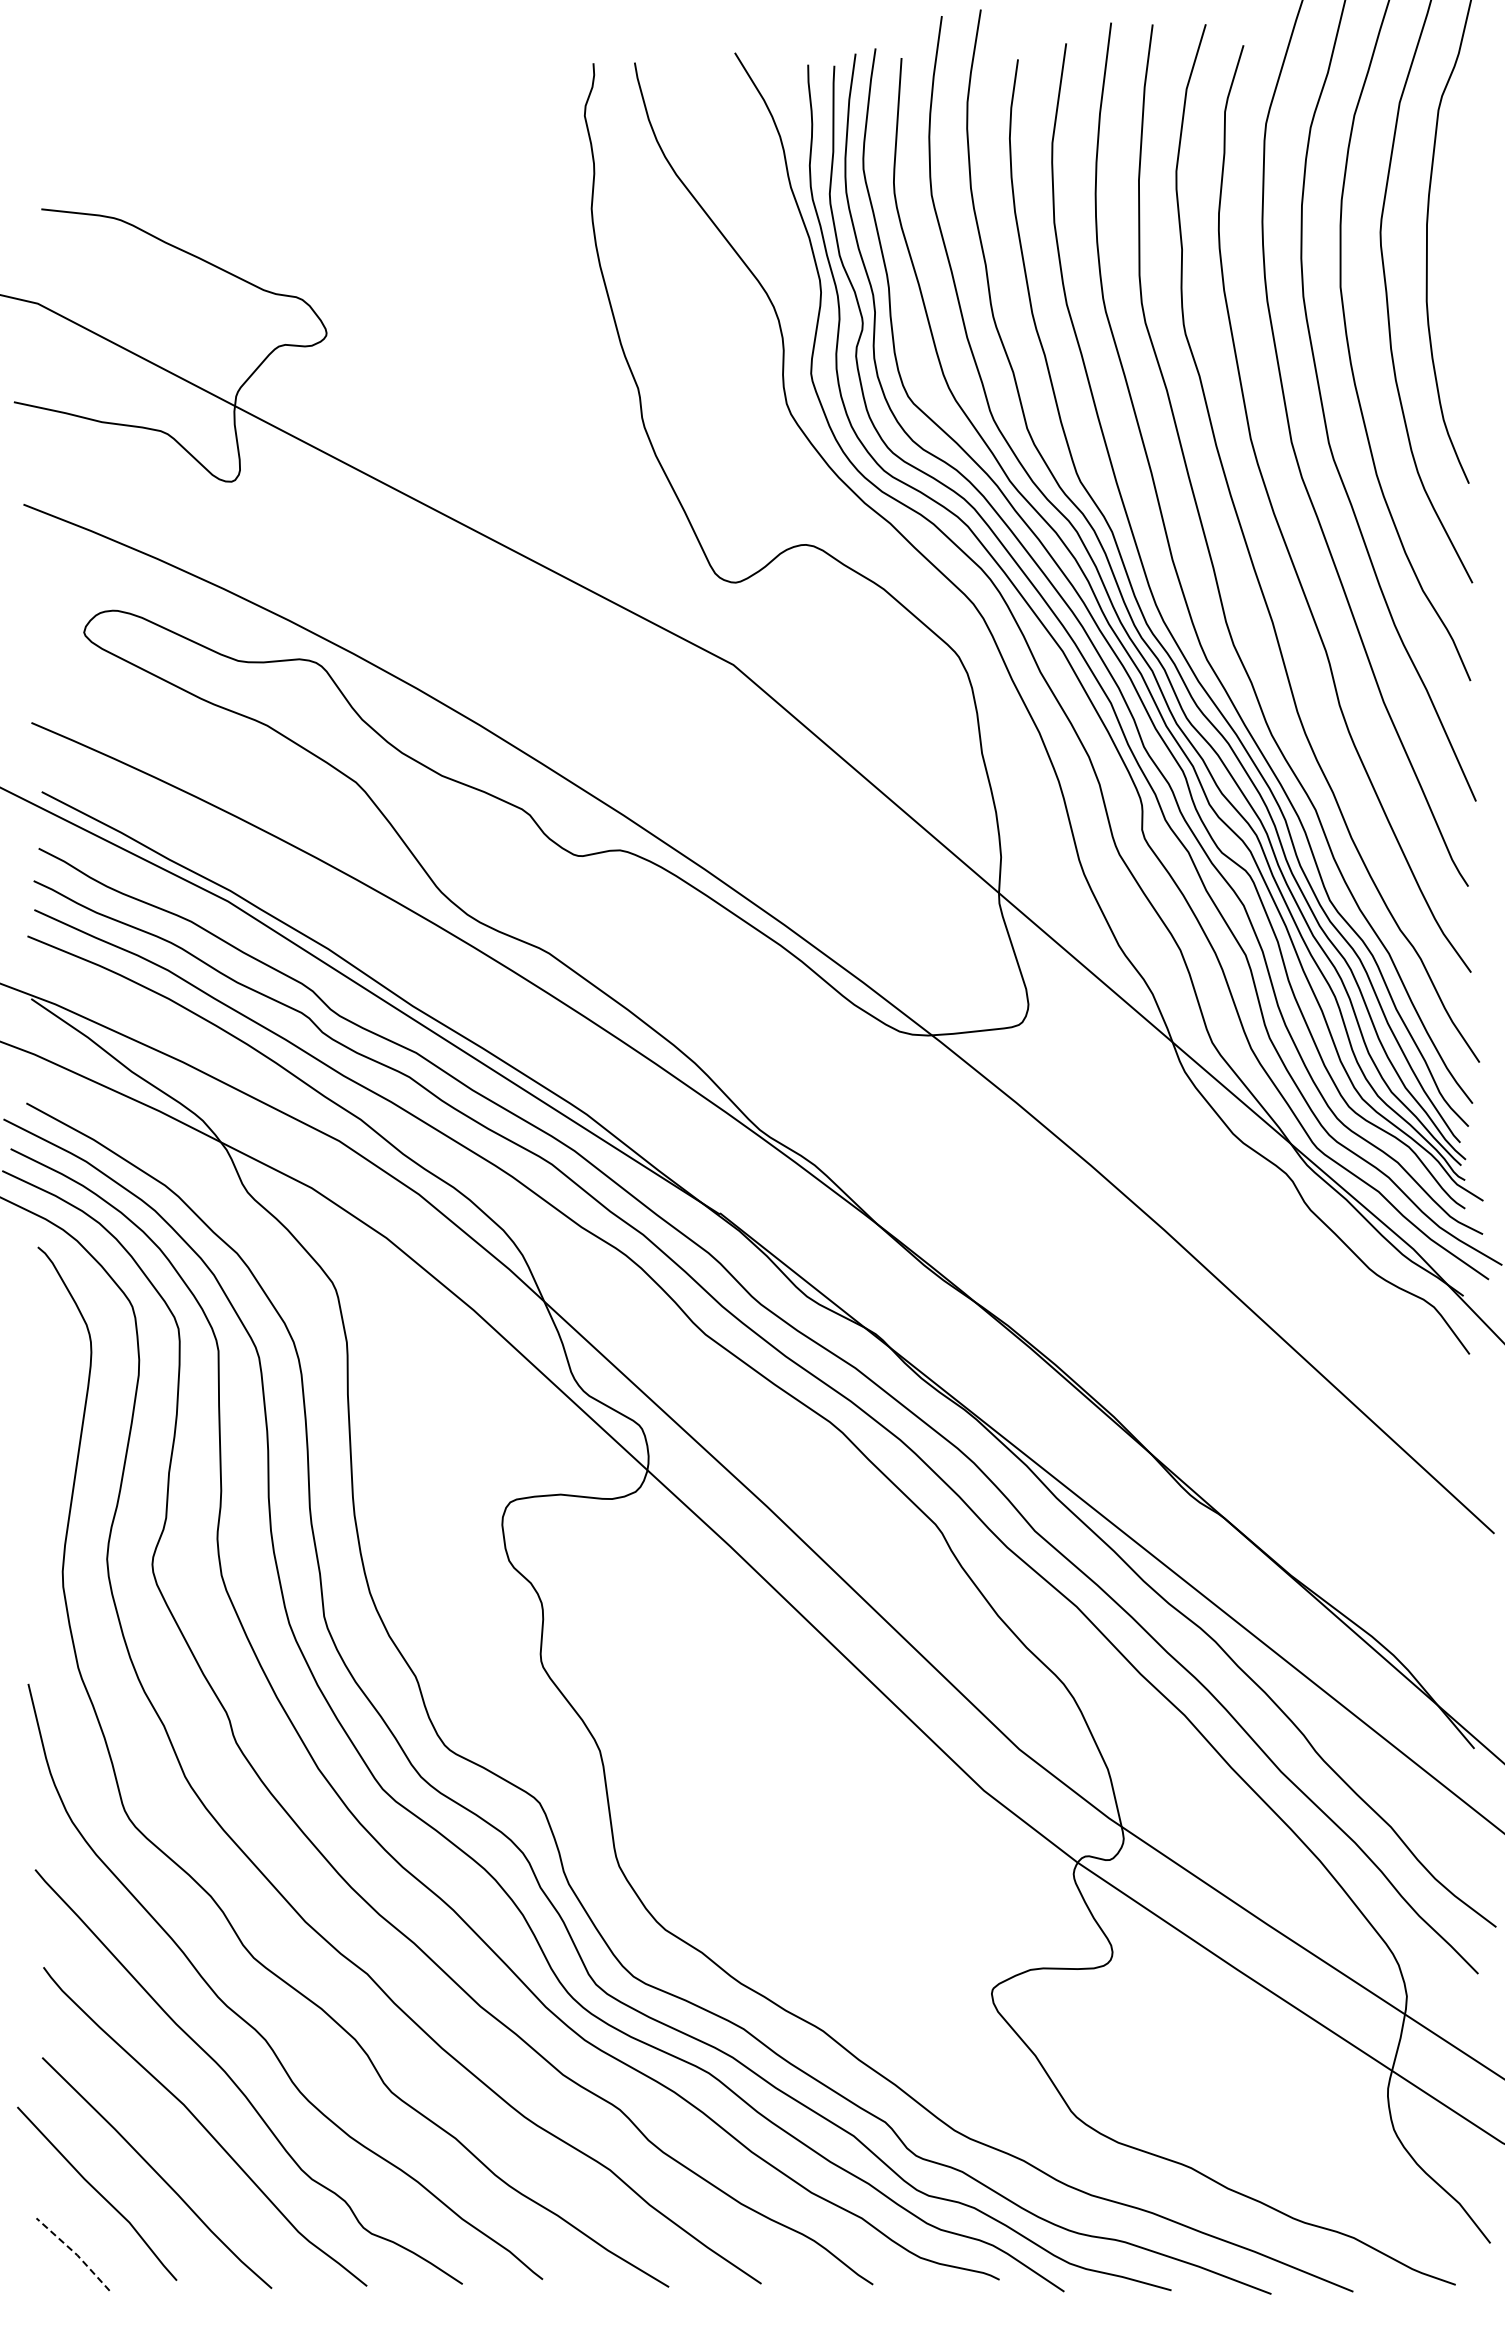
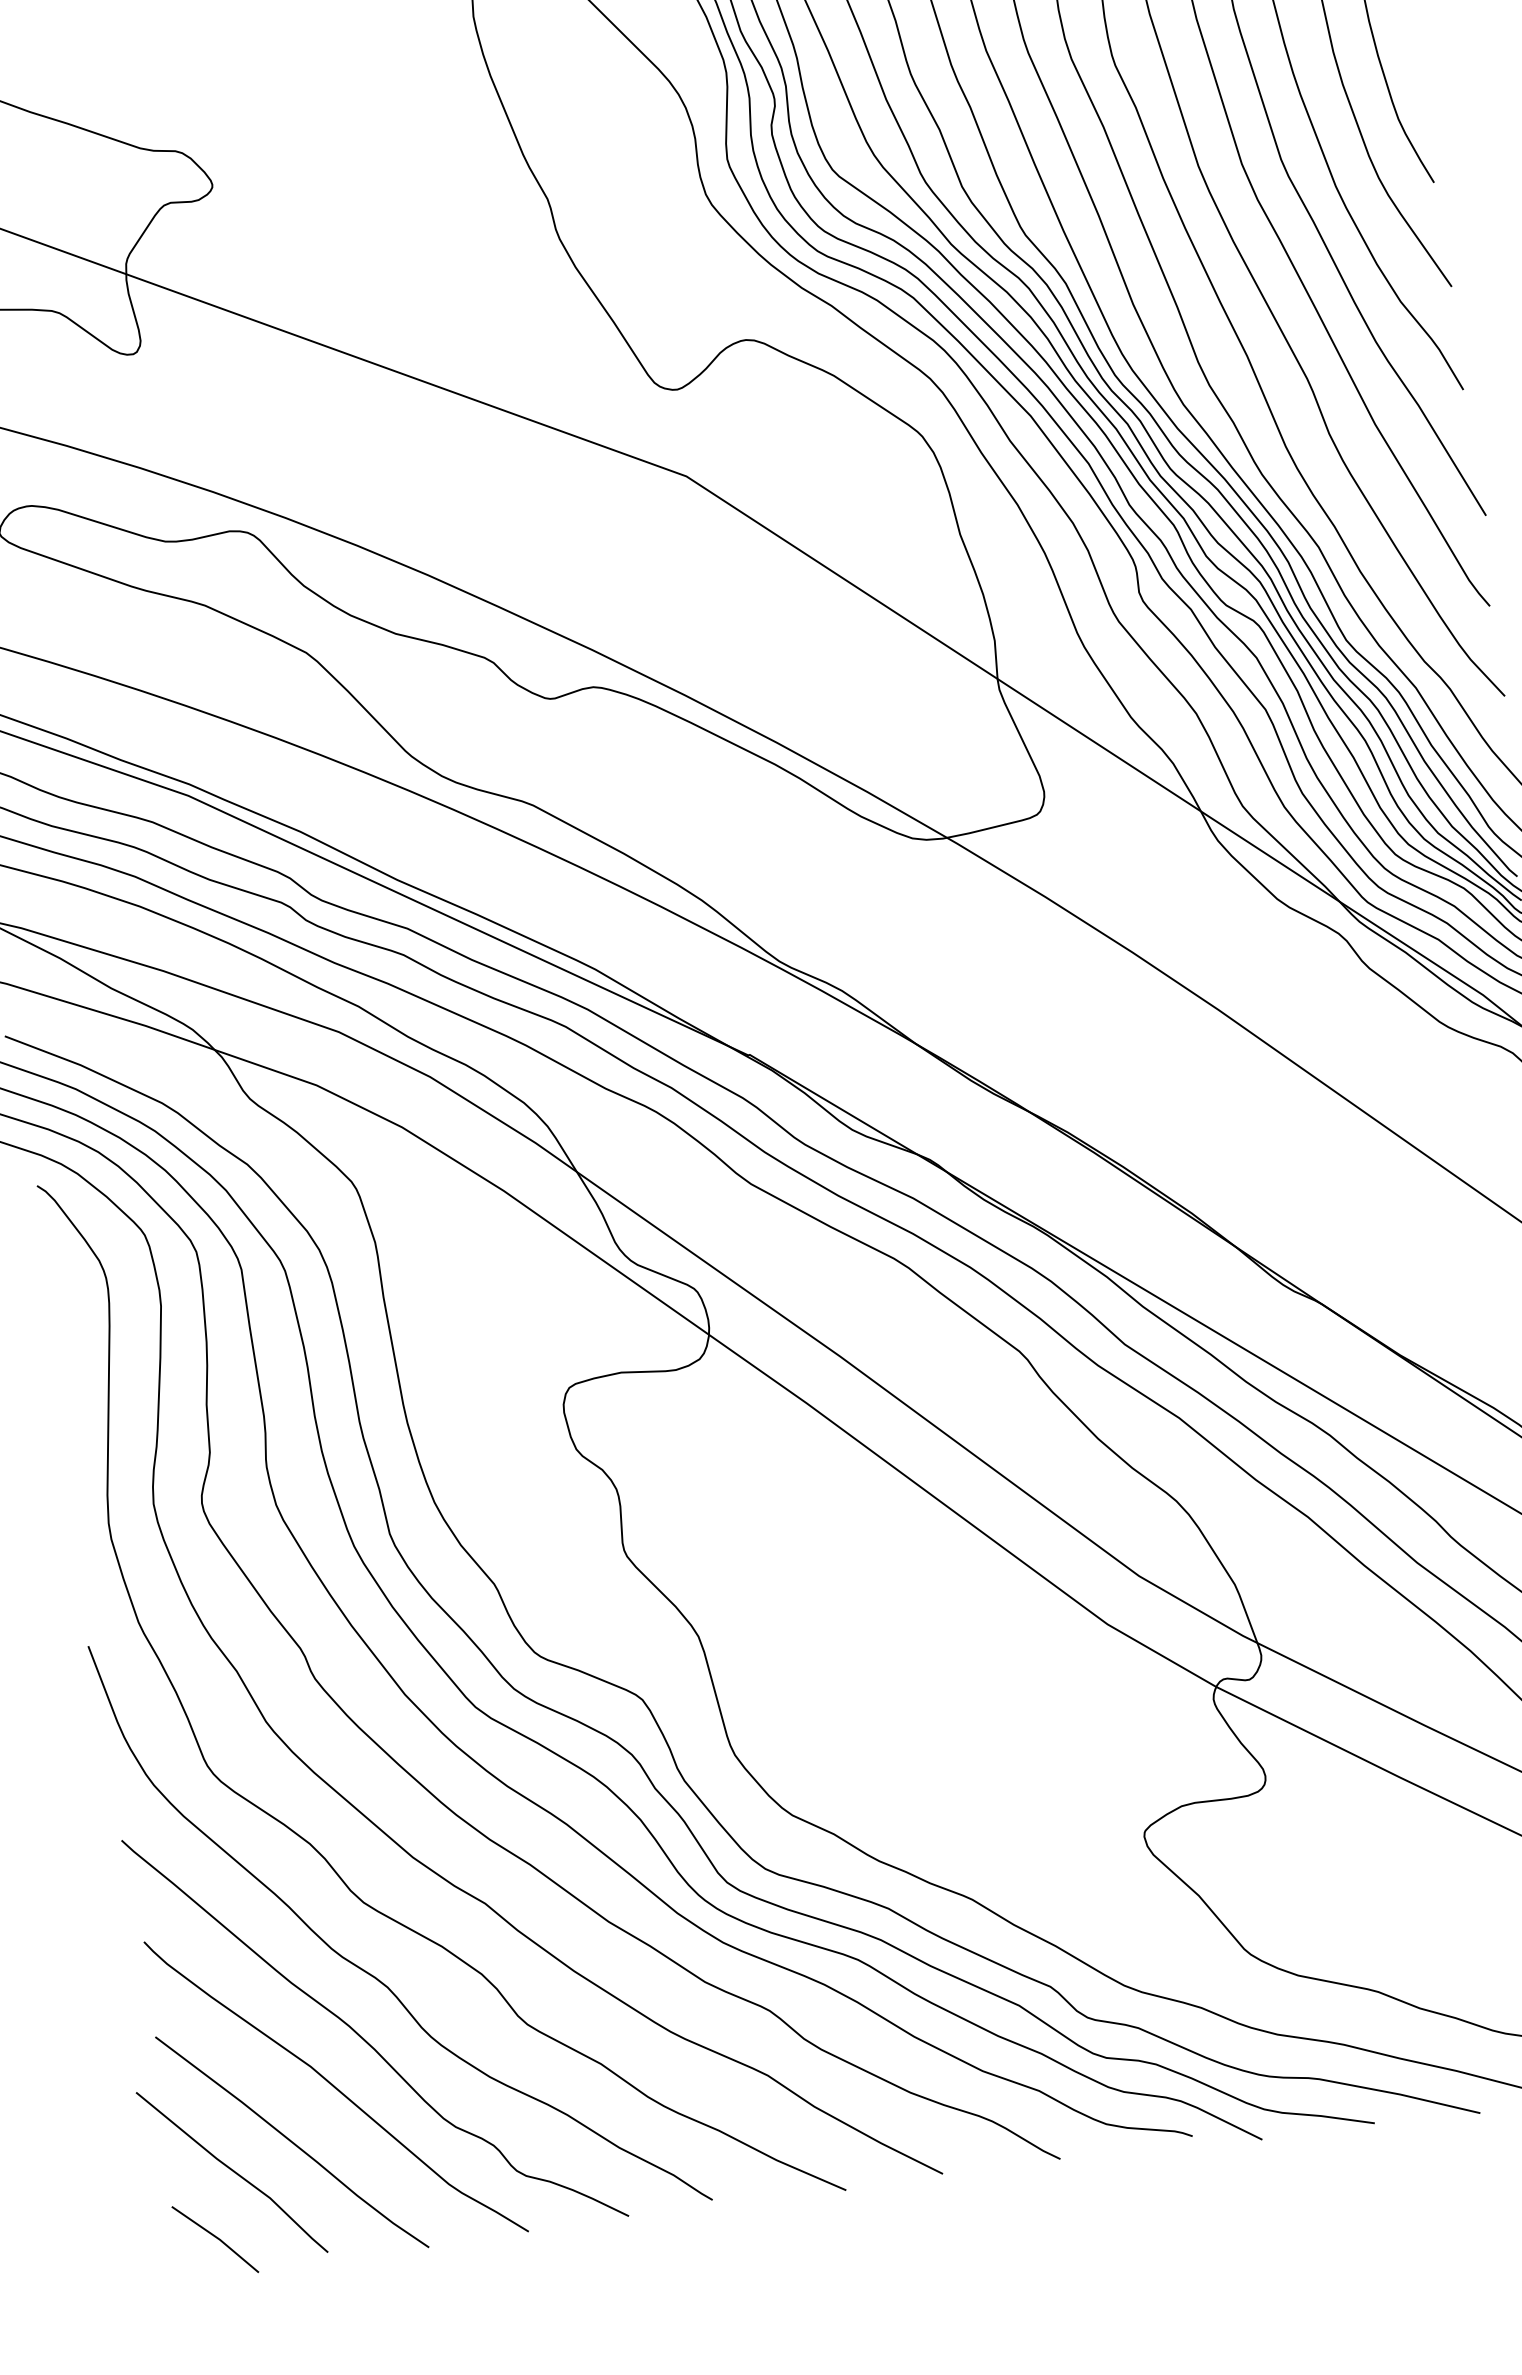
line: (75, 2253) -> (217, 2238), dashed -> solid

